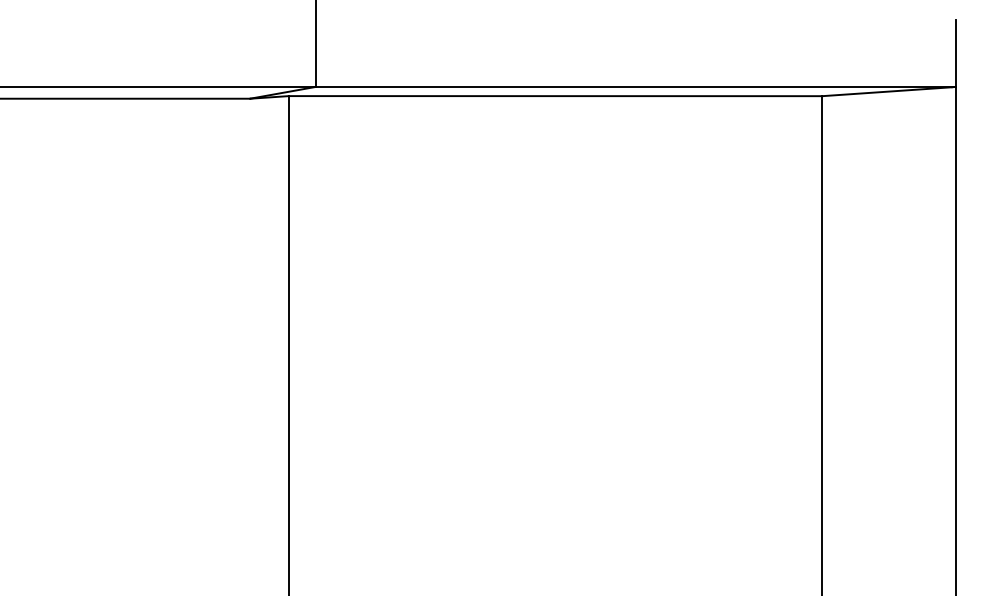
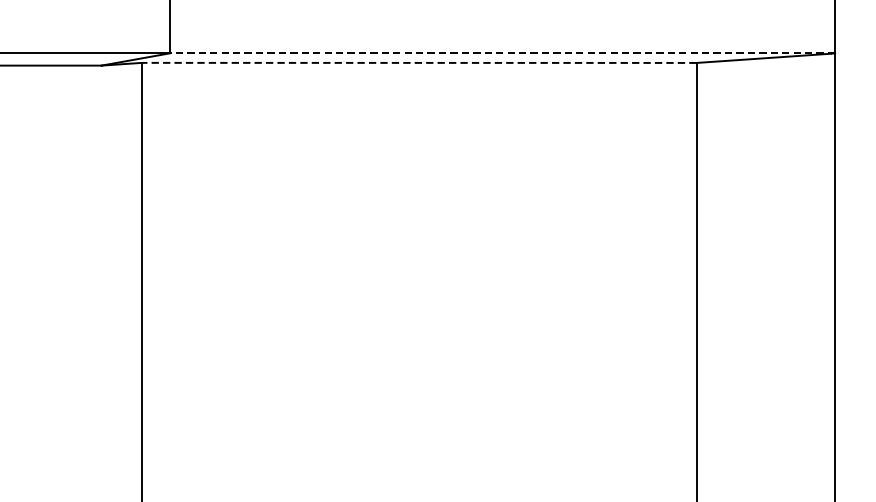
line: (635, 86) -> (502, 52), solid -> dashed
line: (555, 96) -> (419, 63), solid -> dashed

